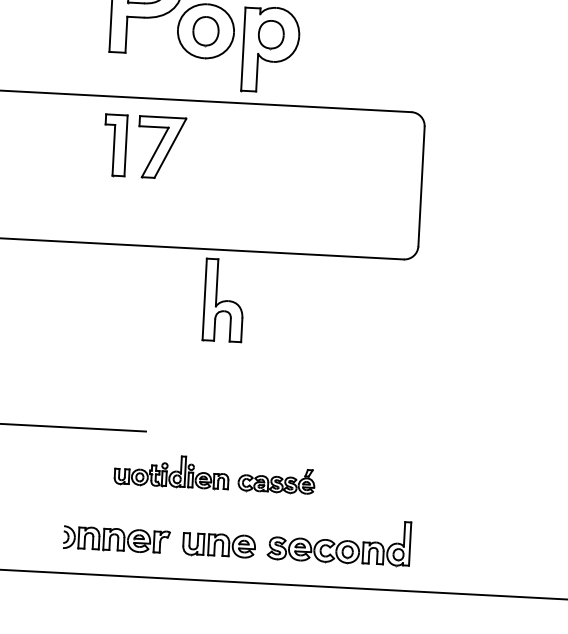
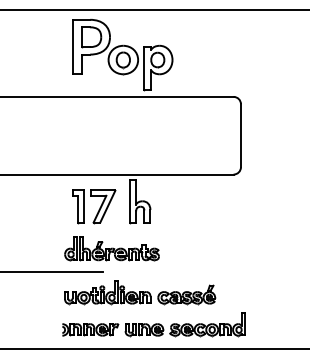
part: (145, 146) -> (94, 206), moved
part: (164, 387) -> (111, 248), added
part: (215, 473) -> (140, 292), size x1.43

